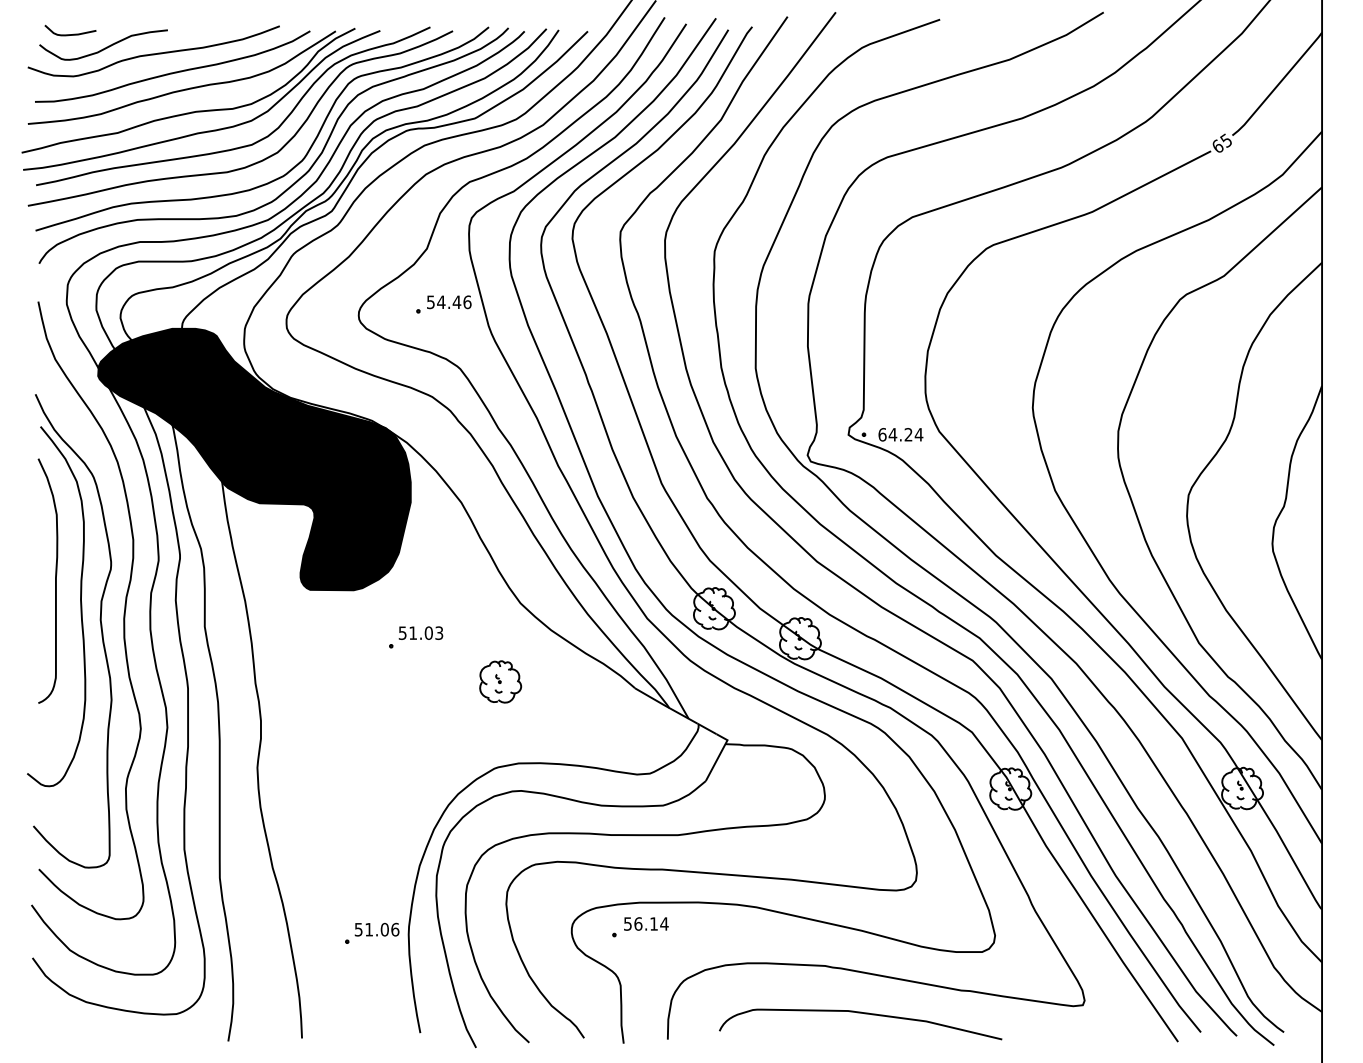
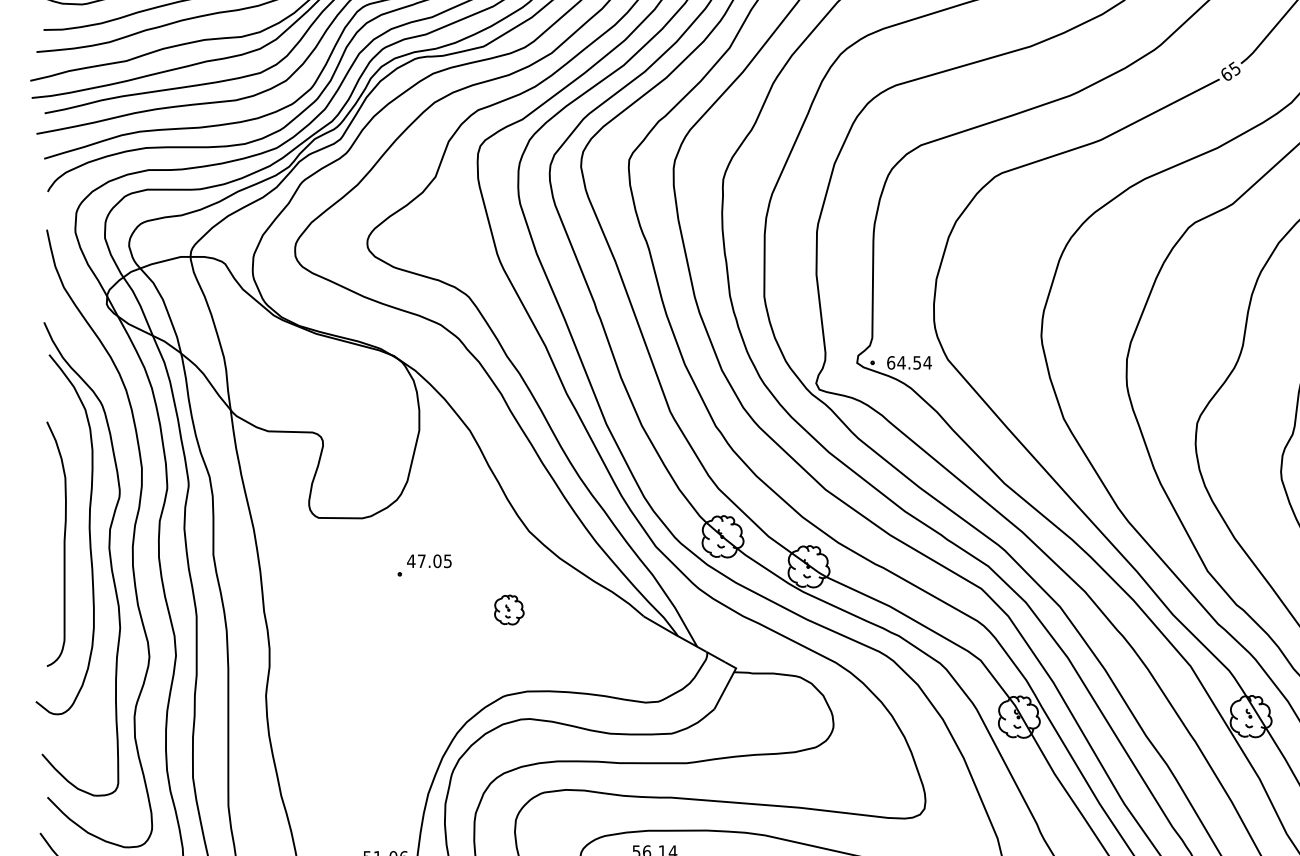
part: (443, 304) -> (452, 232), removed
text: (908, 434) -> (917, 362), 64.24 -> 64.54
fill: (254, 459) -> (263, 387), removed
curve: (55, 580) -> (64, 543), moved
text: (420, 632) -> (429, 560), 51.03 -> 47.05
part: (500, 681) -> (509, 609), size x0.7

